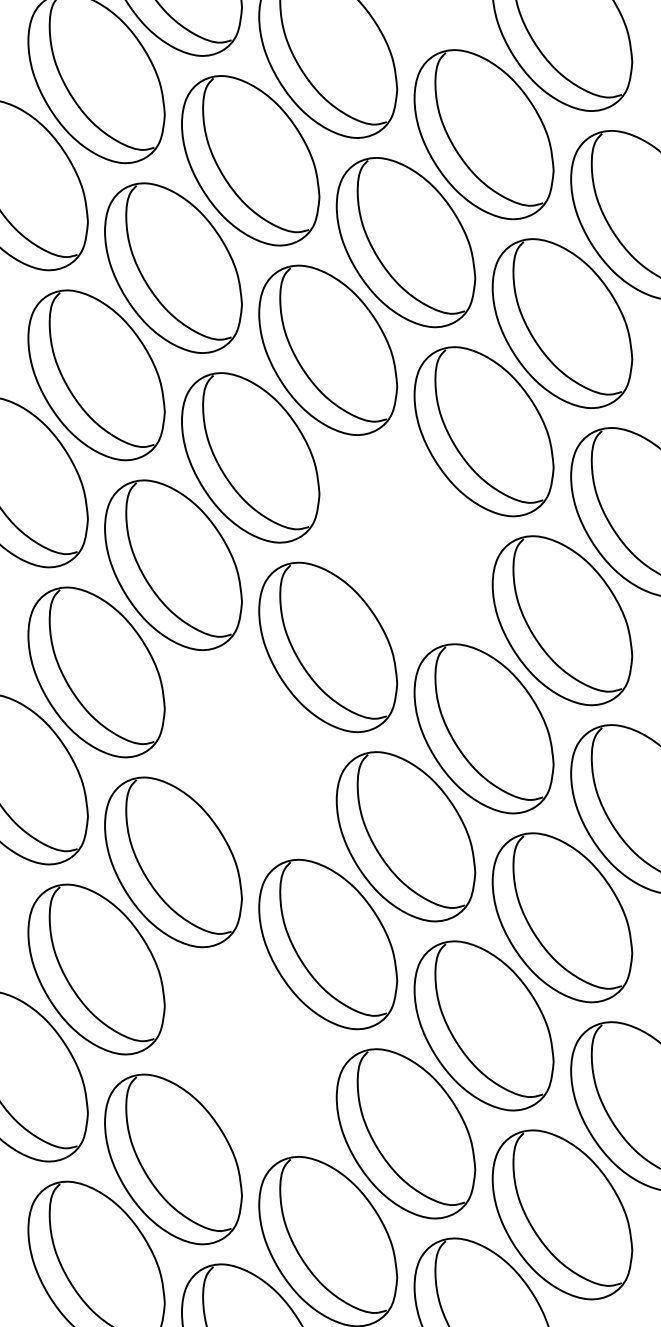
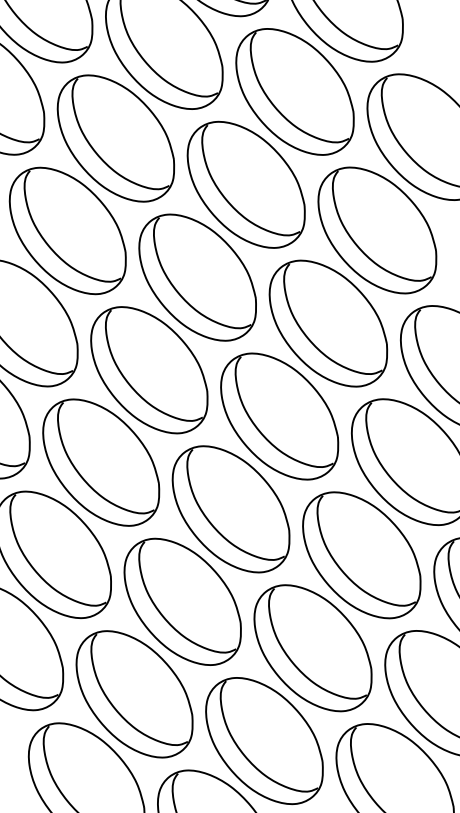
part: (405, 539) -> (246, 184), added
part: (250, 754) -> (149, 369), added
part: (250, 1051) -> (182, 601), added

